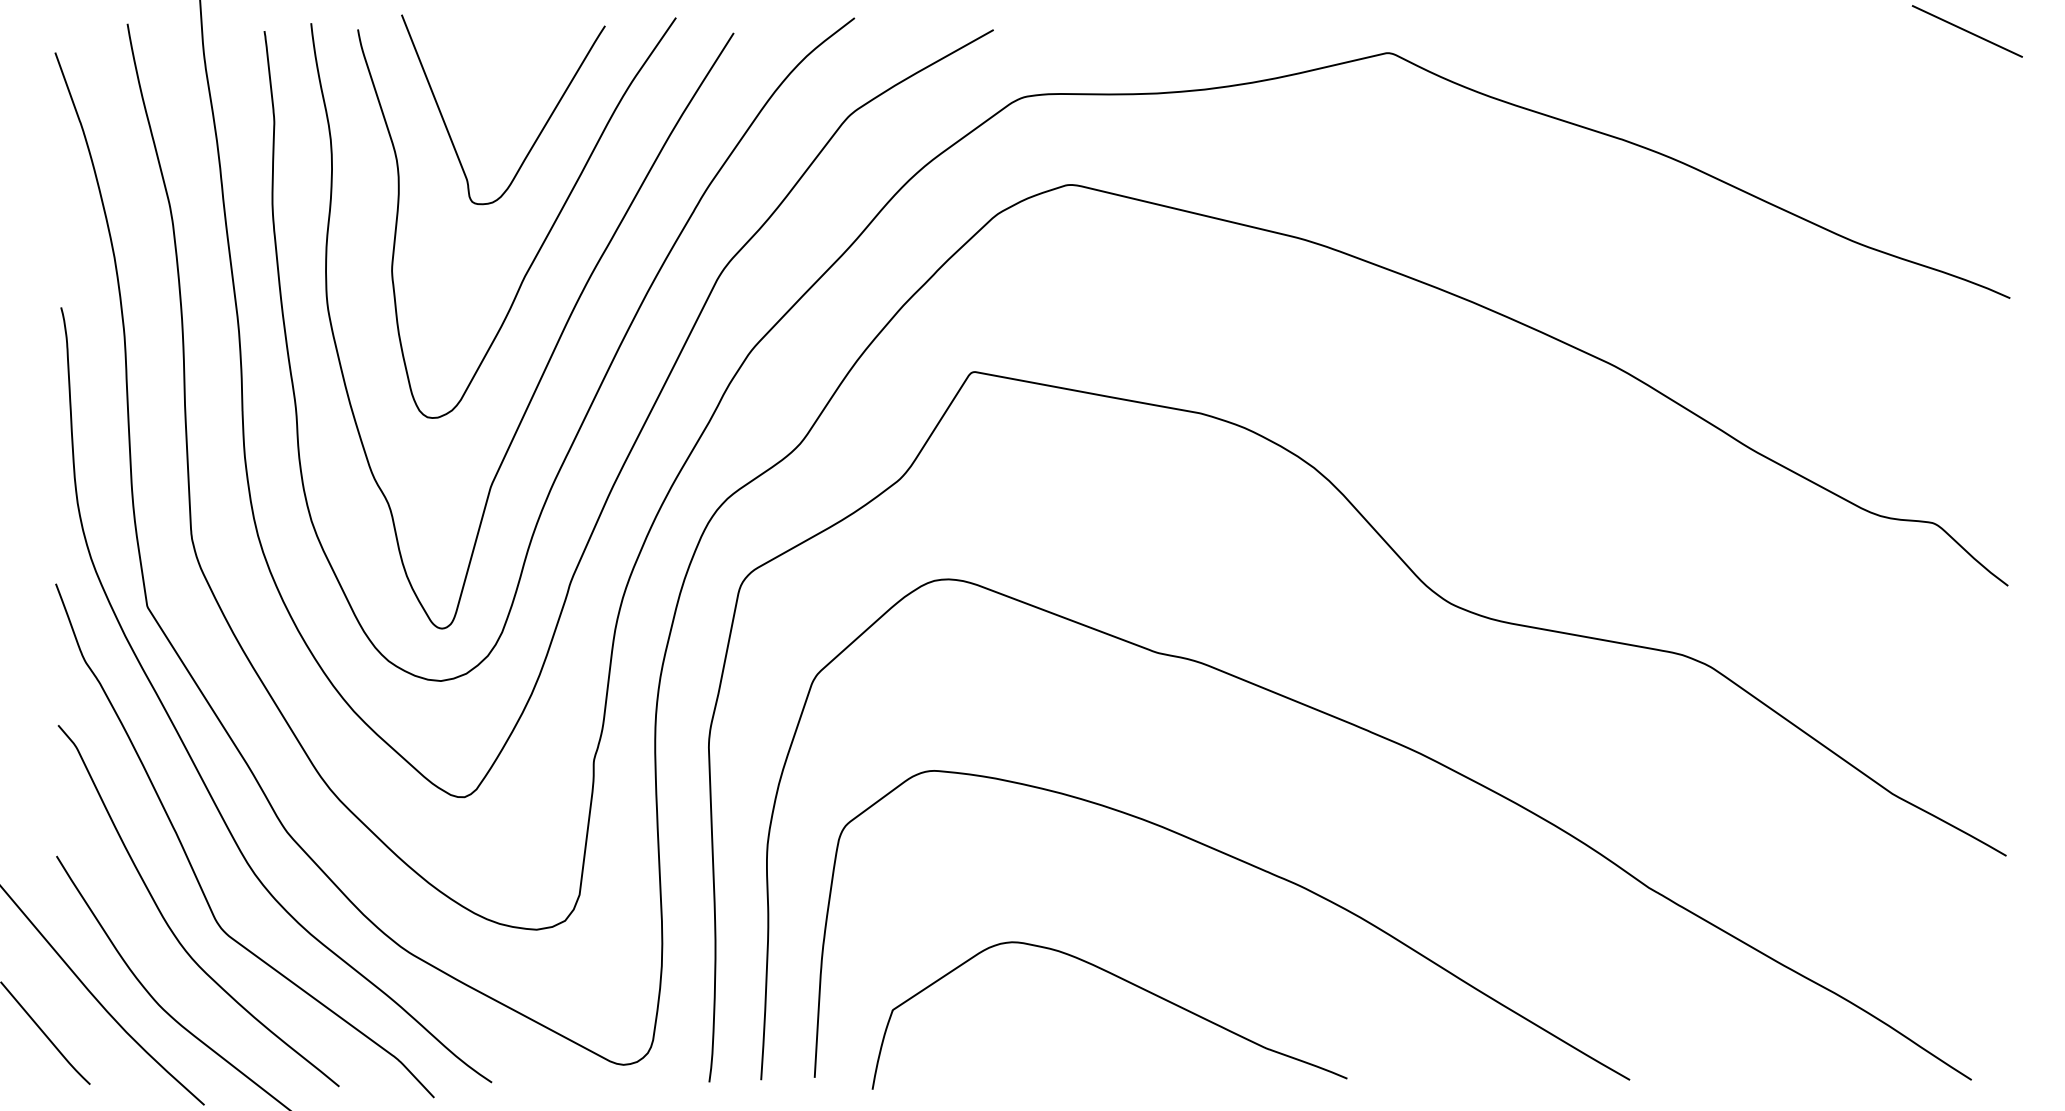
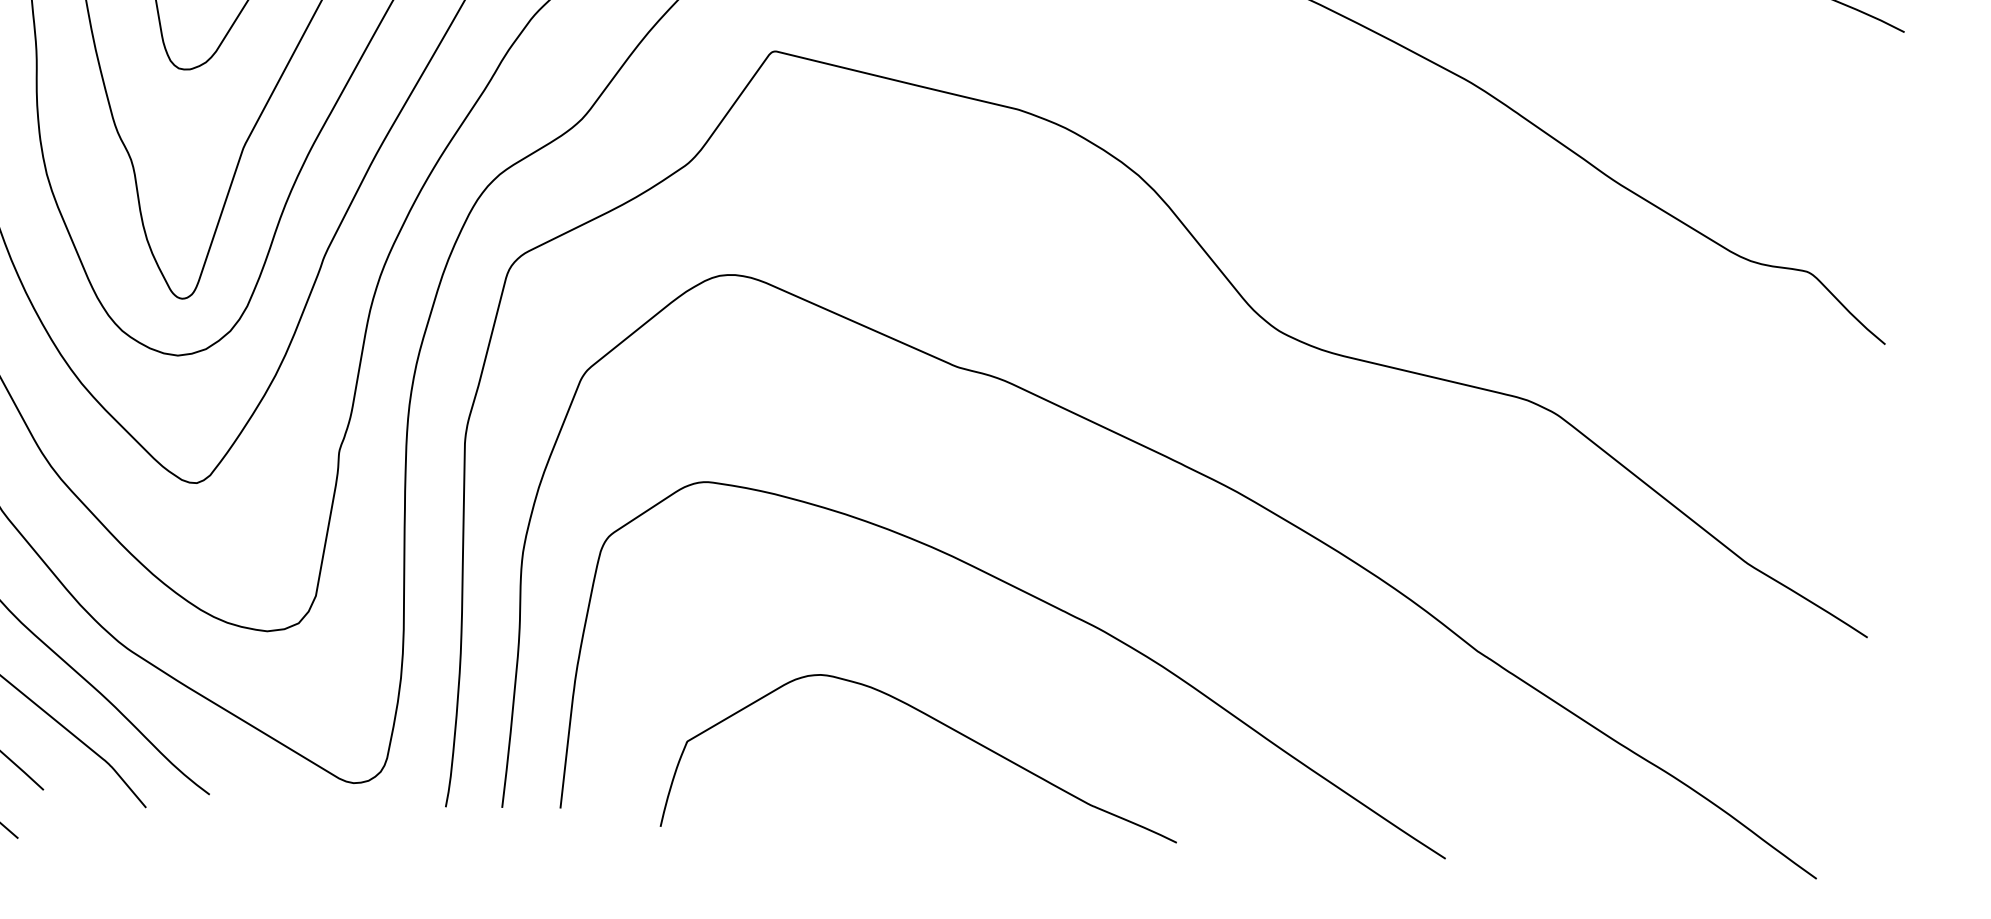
curve: (1125, 981) -> (941, 724), moved

